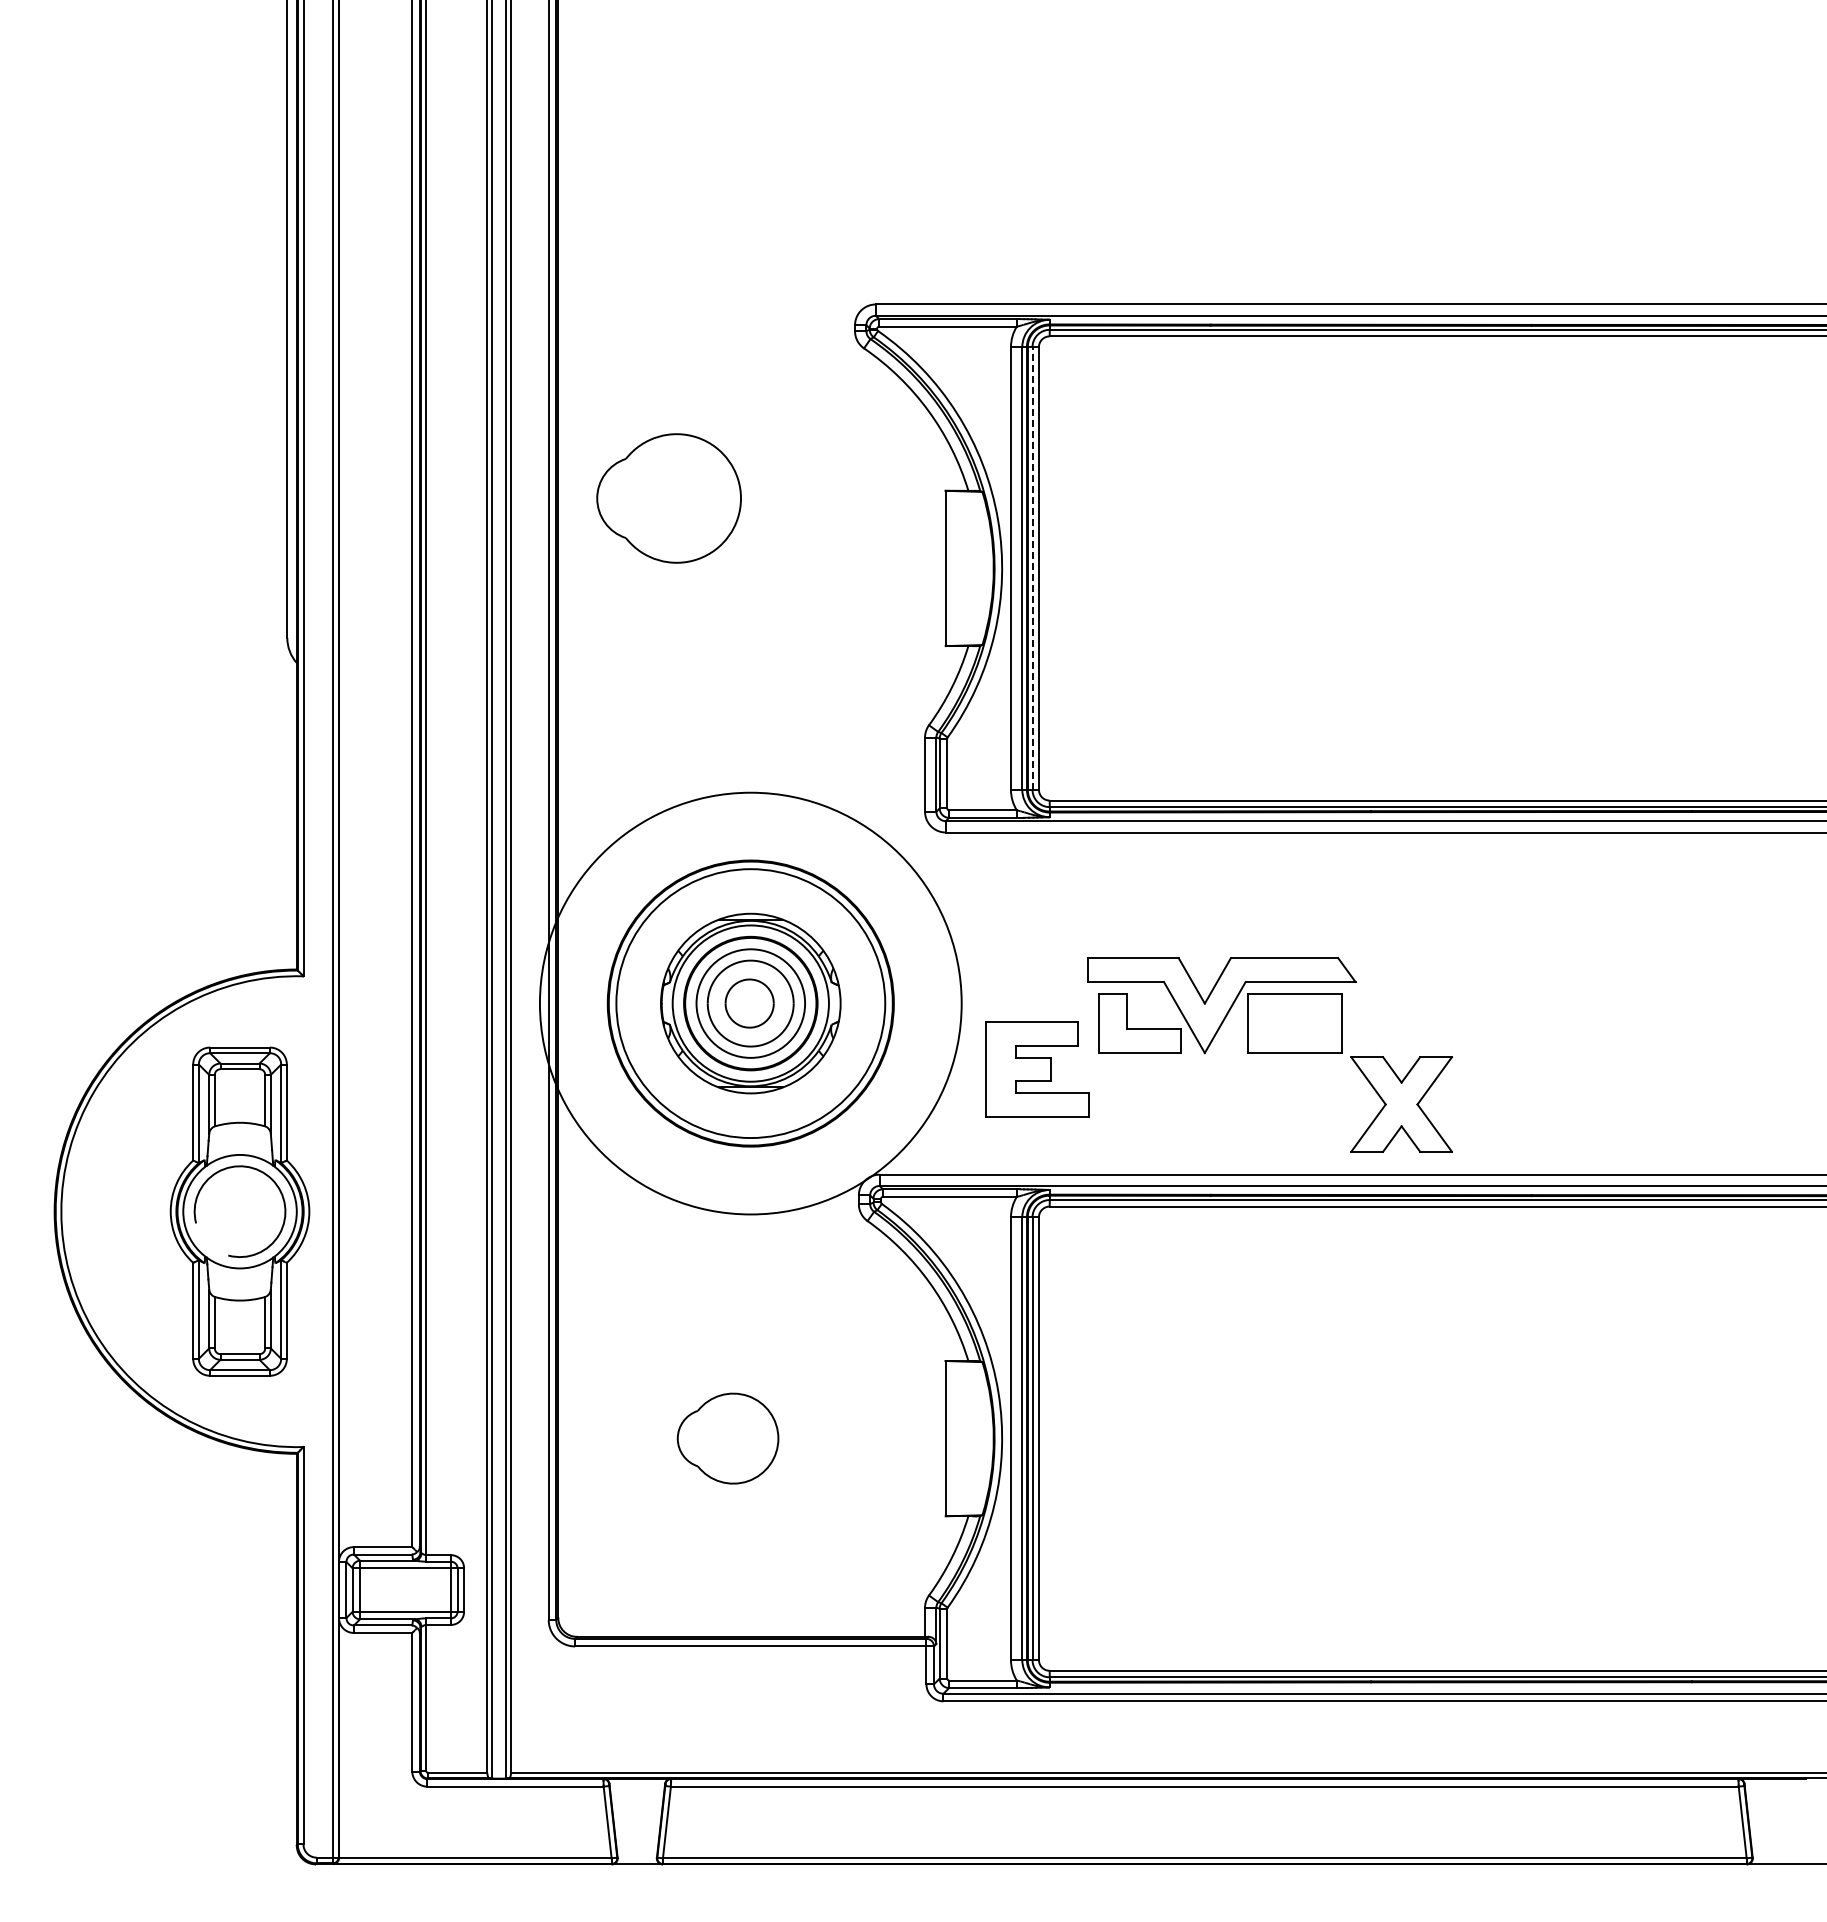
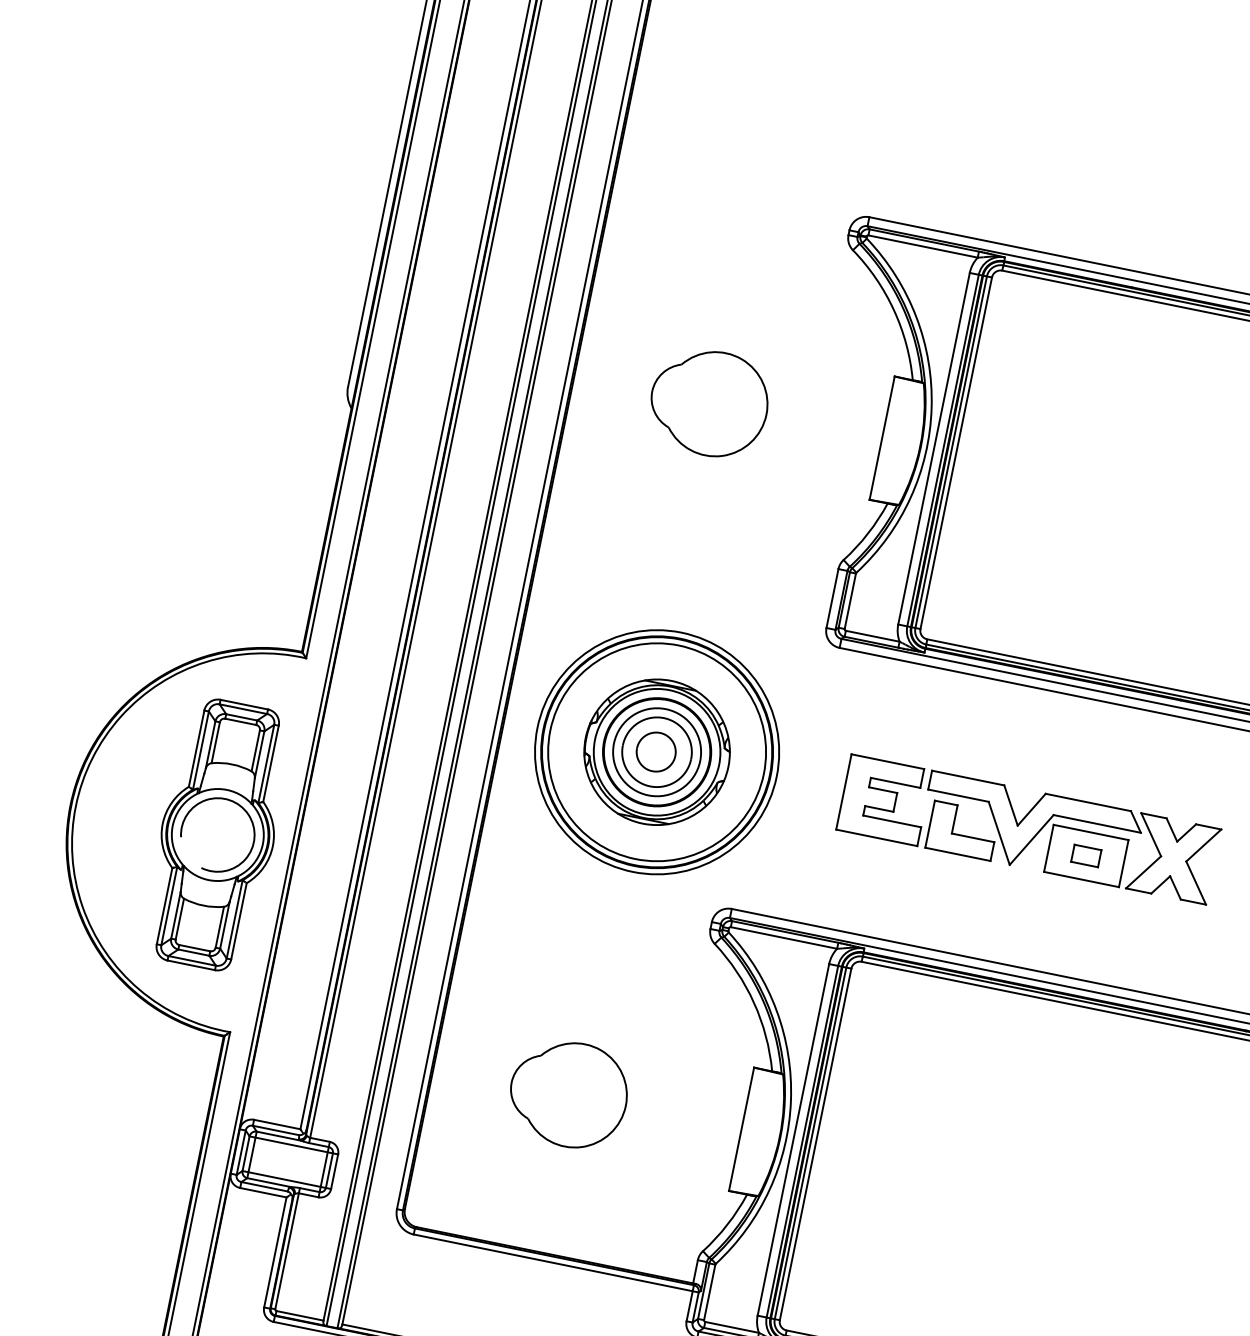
part: (668, 498) -> (708, 402), moved
line: (1032, 568) -> (951, 452), dashed -> solid
circle: (750, 1003) -> (656, 752), size x0.71
part: (1294, 1023) -> (1085, 855), added
part: (1037, 1069) -> (884, 800), moved
part: (1401, 1104) -> (1173, 858), moved
part: (727, 1438) -> (568, 1093), size x1.43

